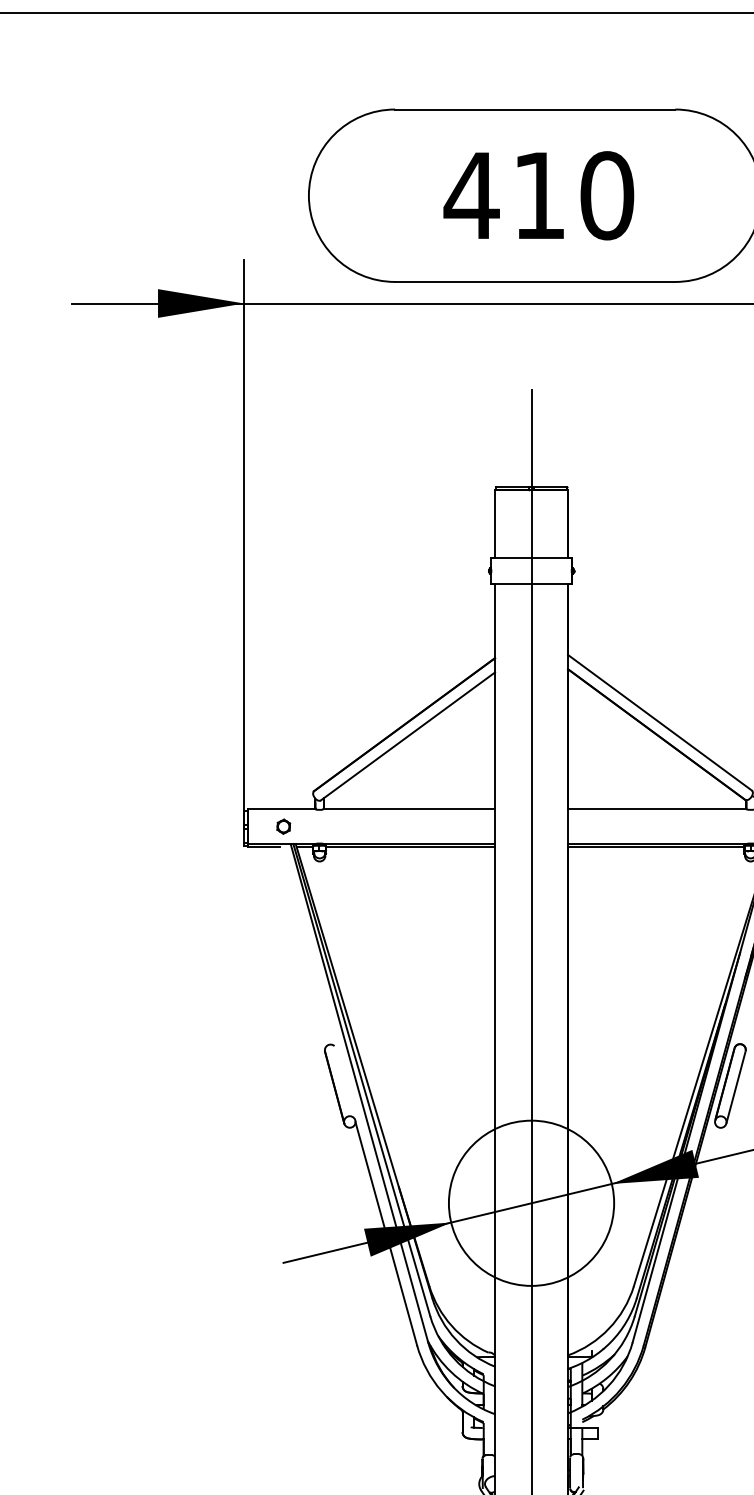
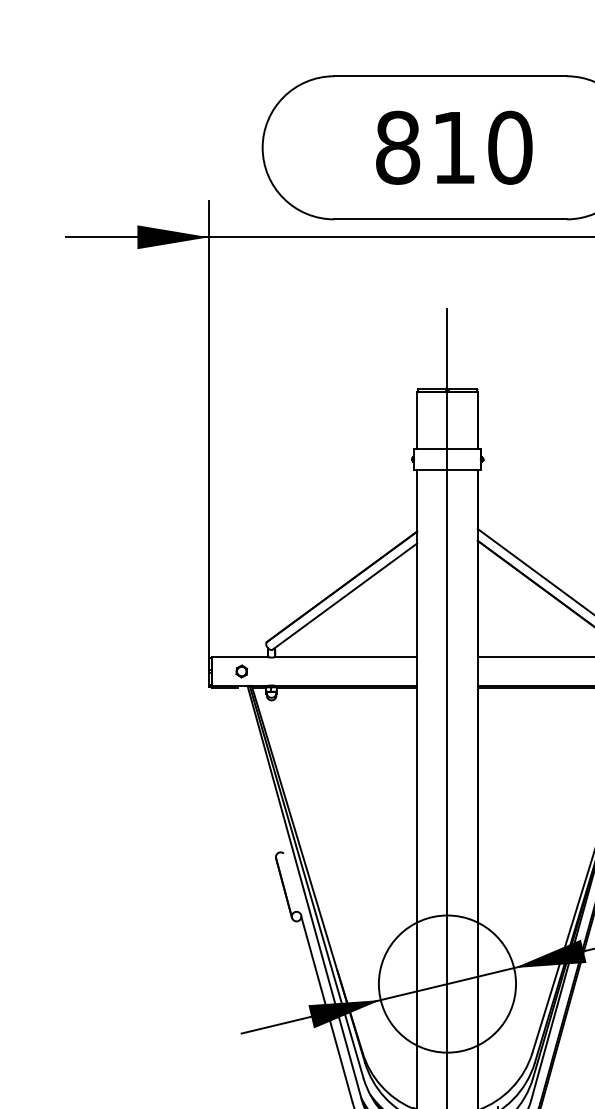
text: (471, 195) -> (397, 147), 410 -> 810

